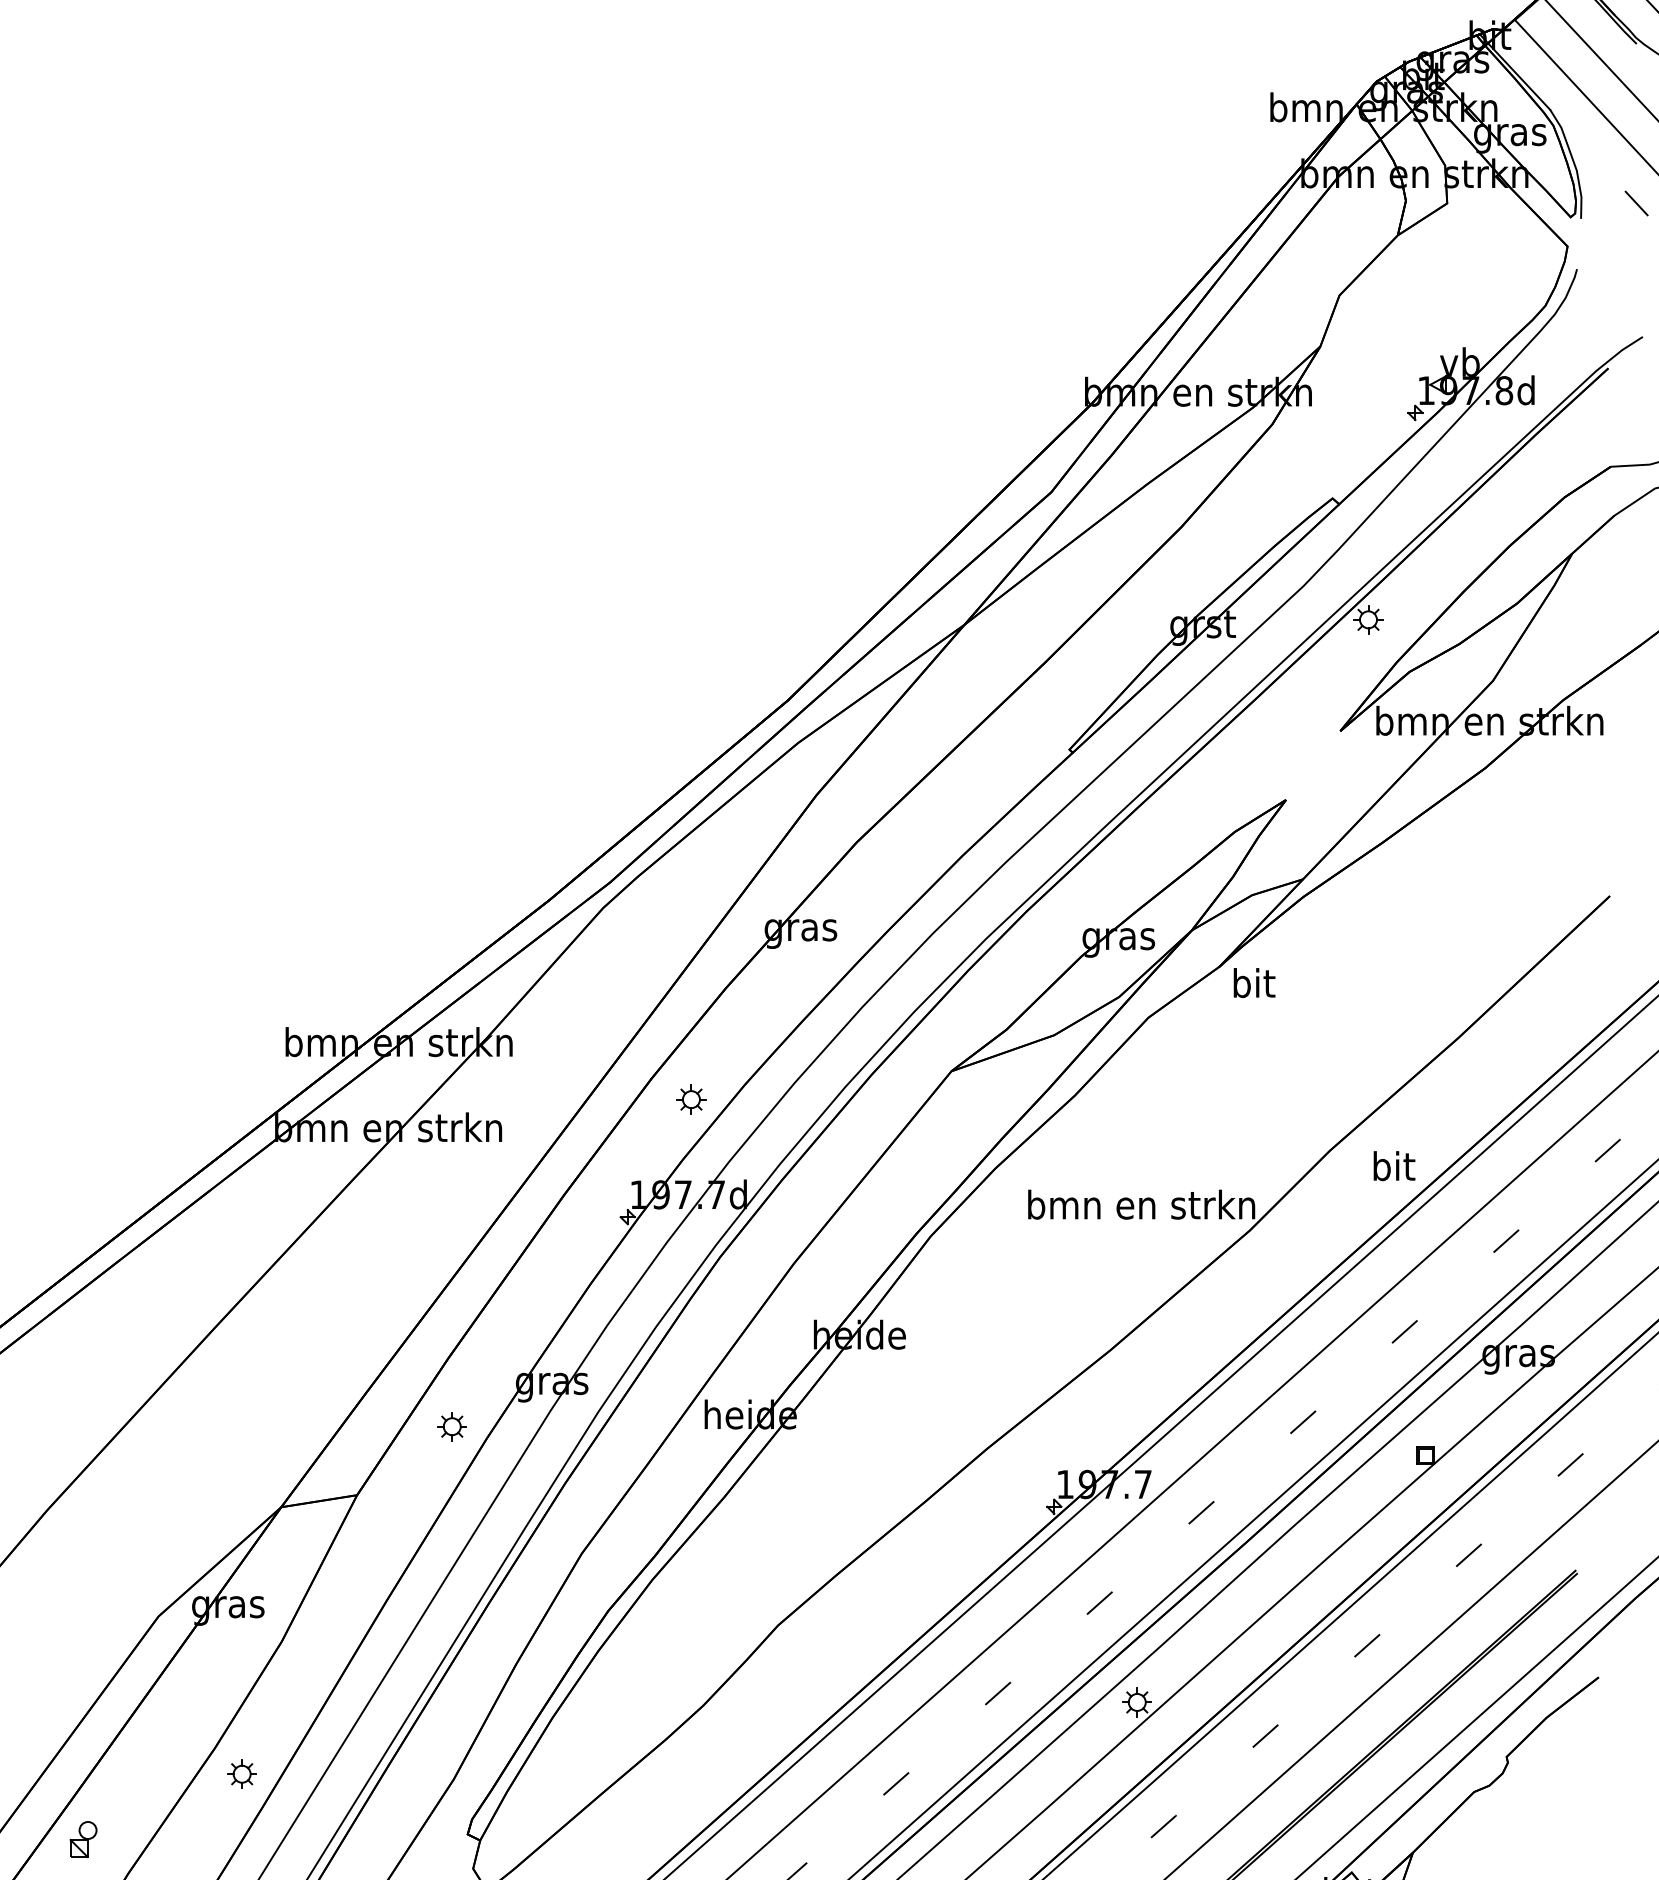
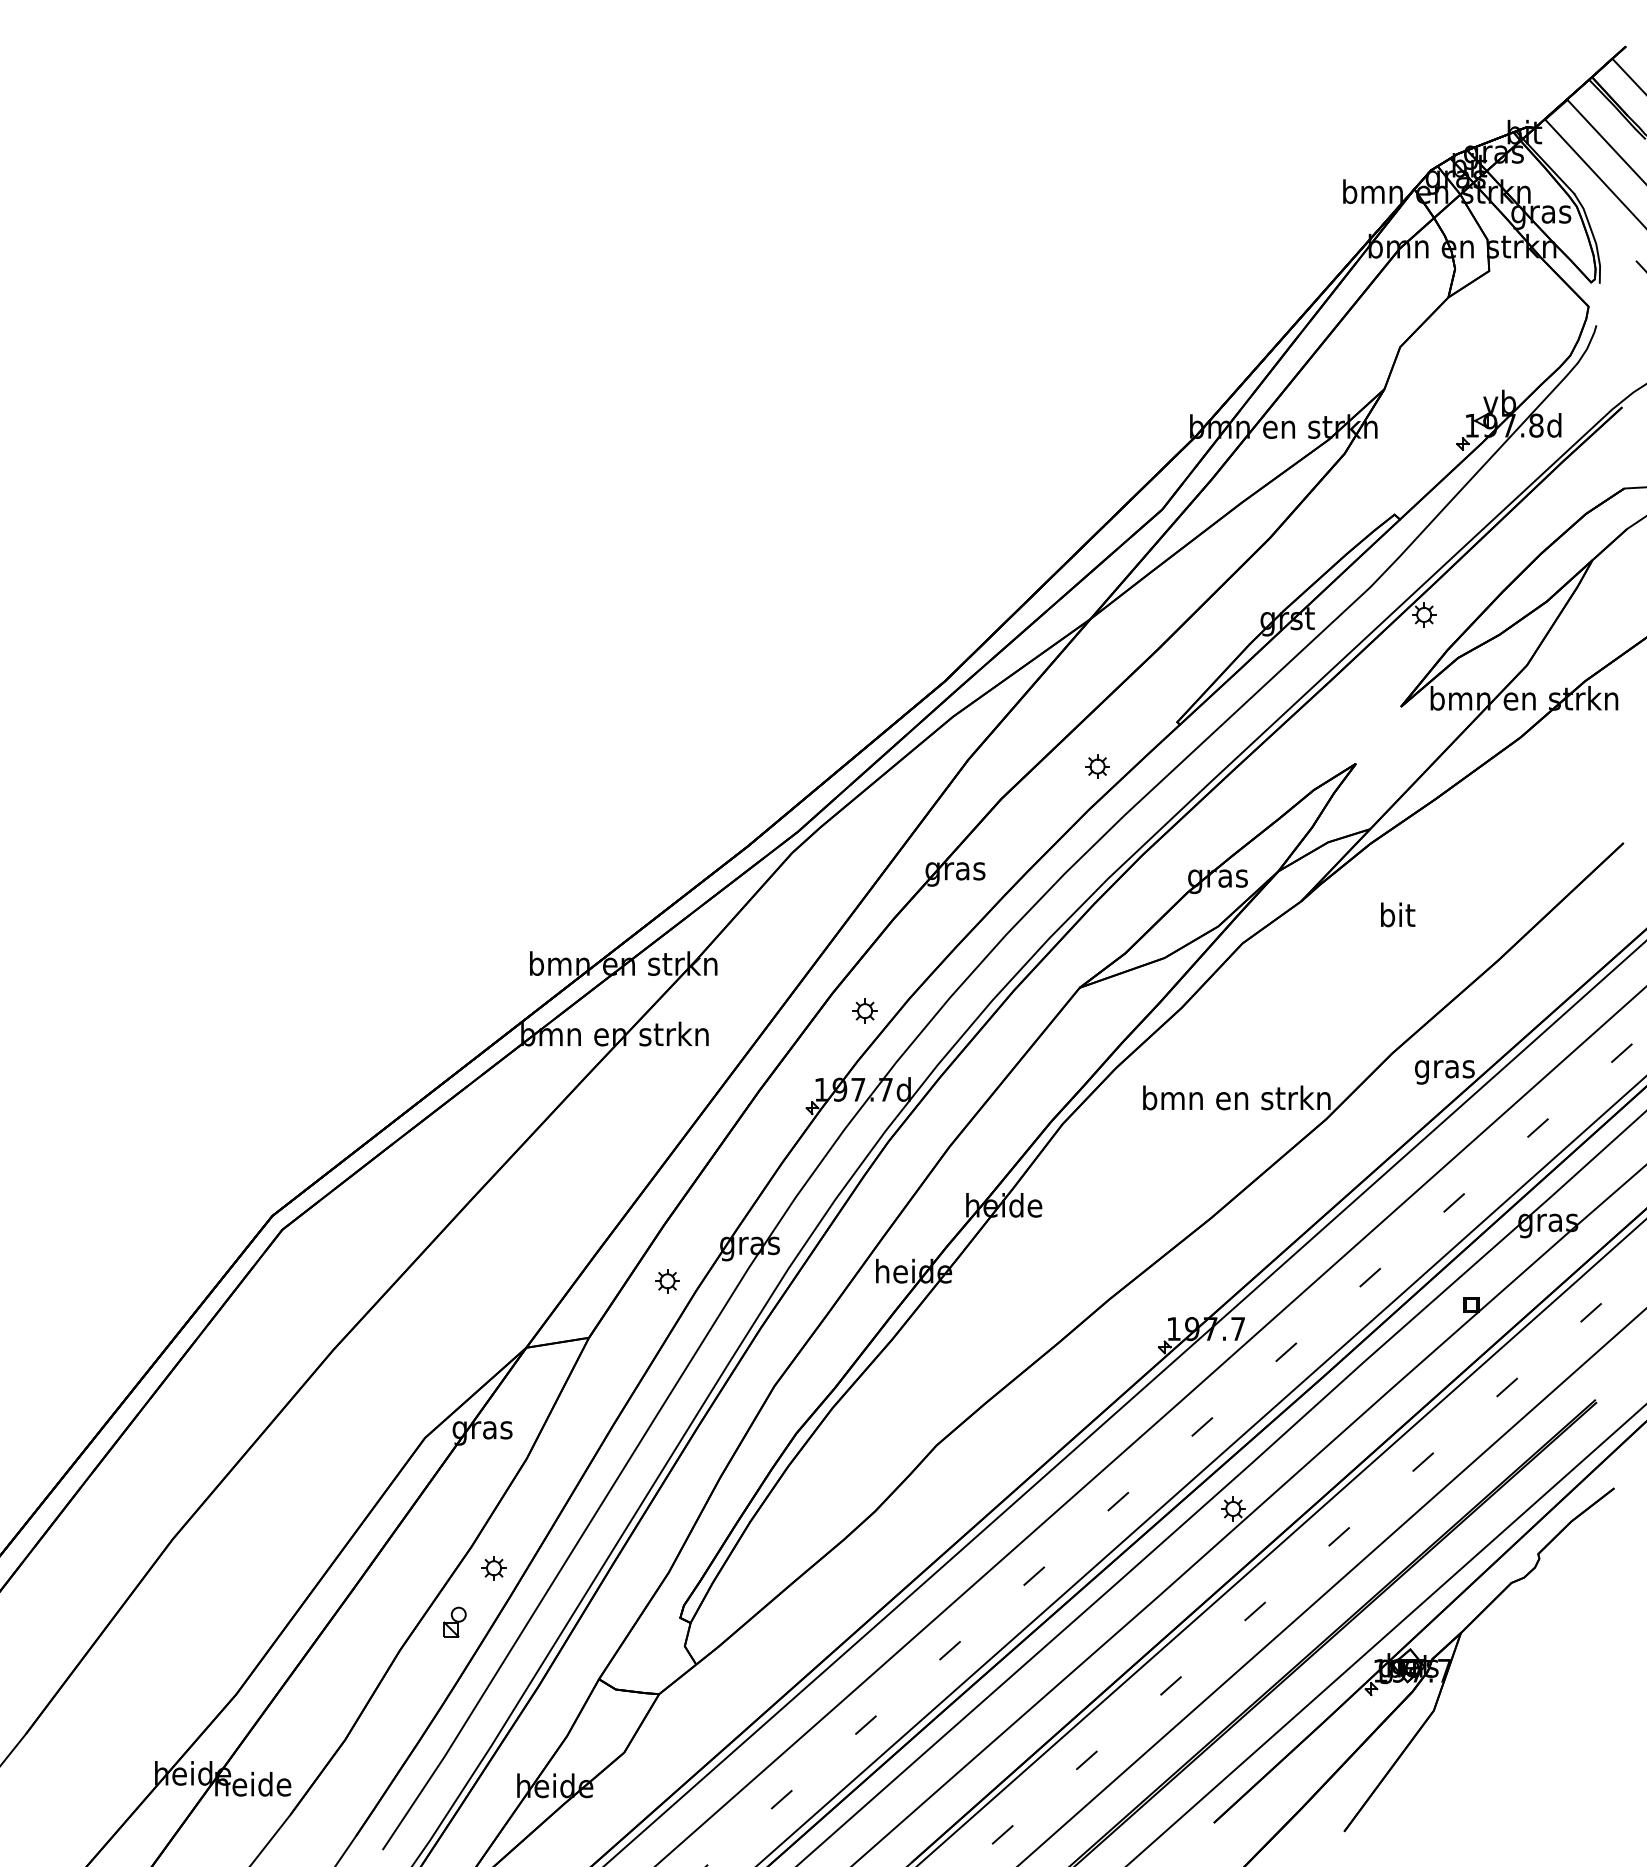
part: (972, 803) -> (1097, 766), added
text: (1255, 982) -> (1398, 914), moved
text: (1393, 1169) -> (1444, 1068), bit -> gras
part: (82, 1838) -> (454, 1621), moved

